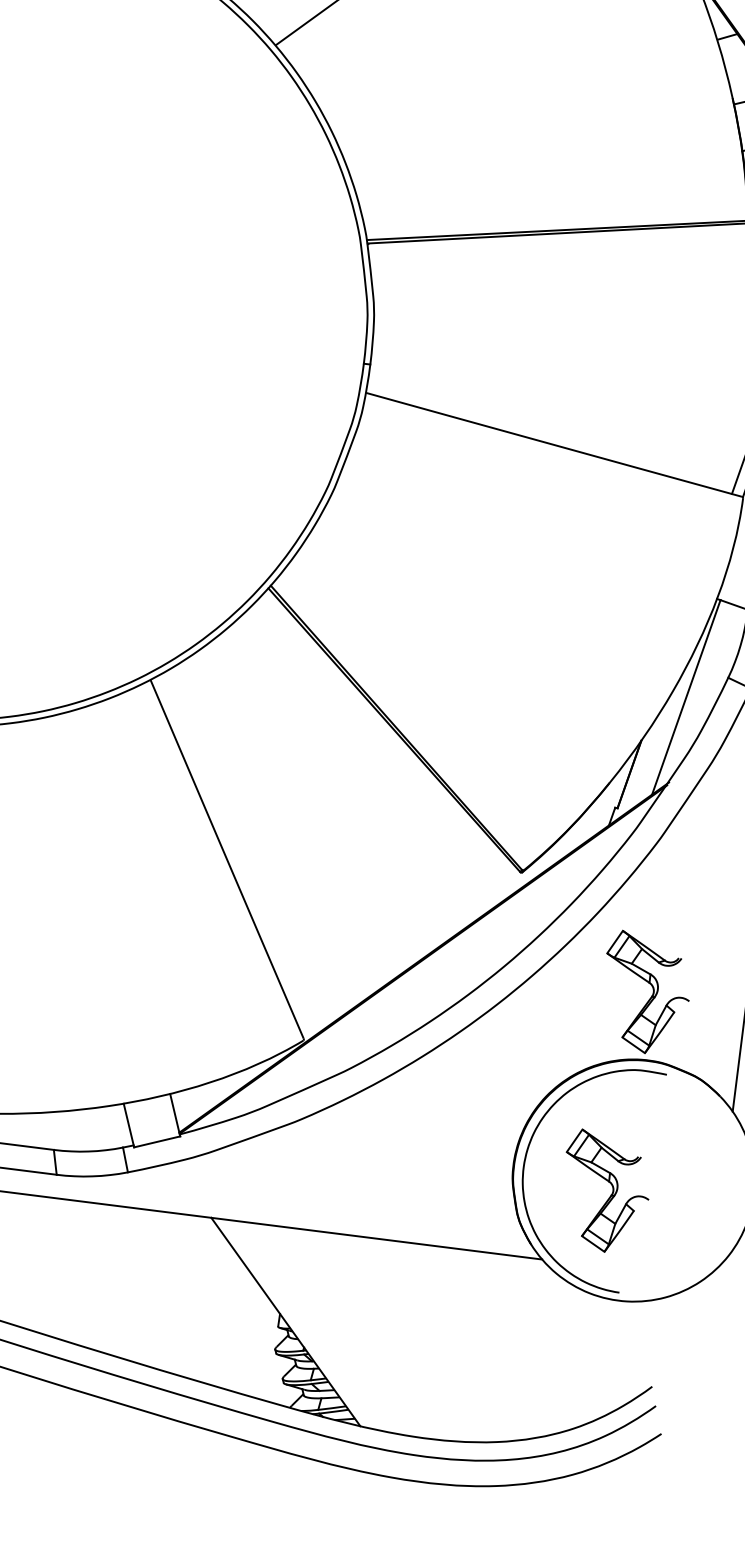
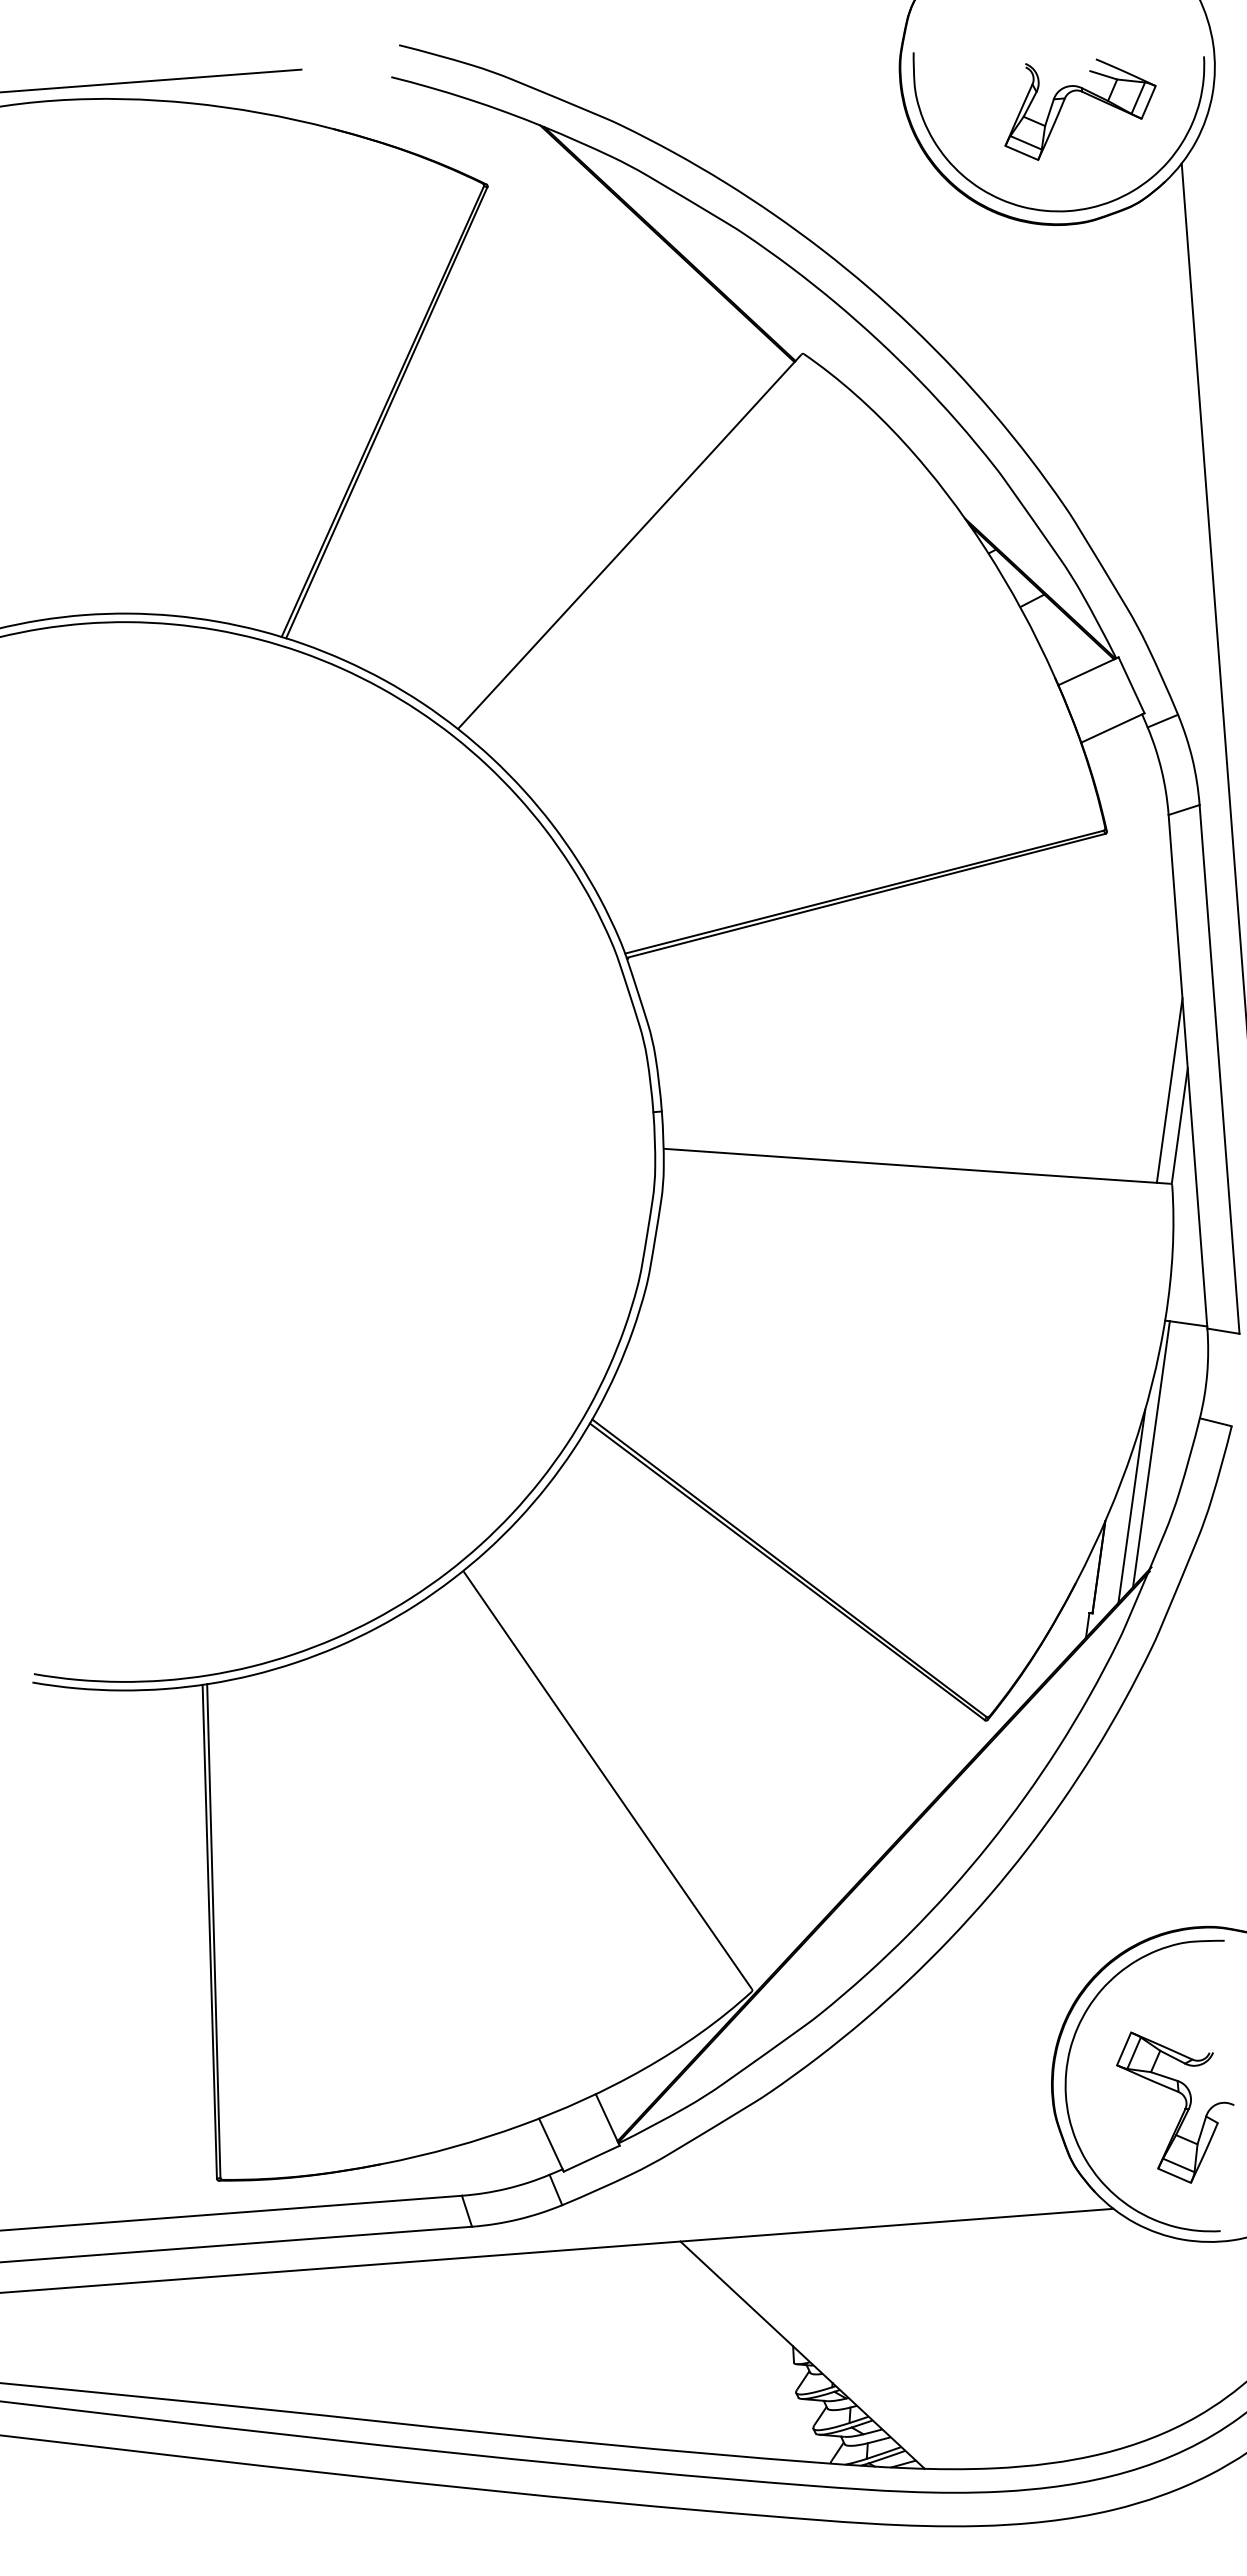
line: (663, 732) -> (1131, 1505), added
part: (650, 997) -> (1183, 1846), removed

